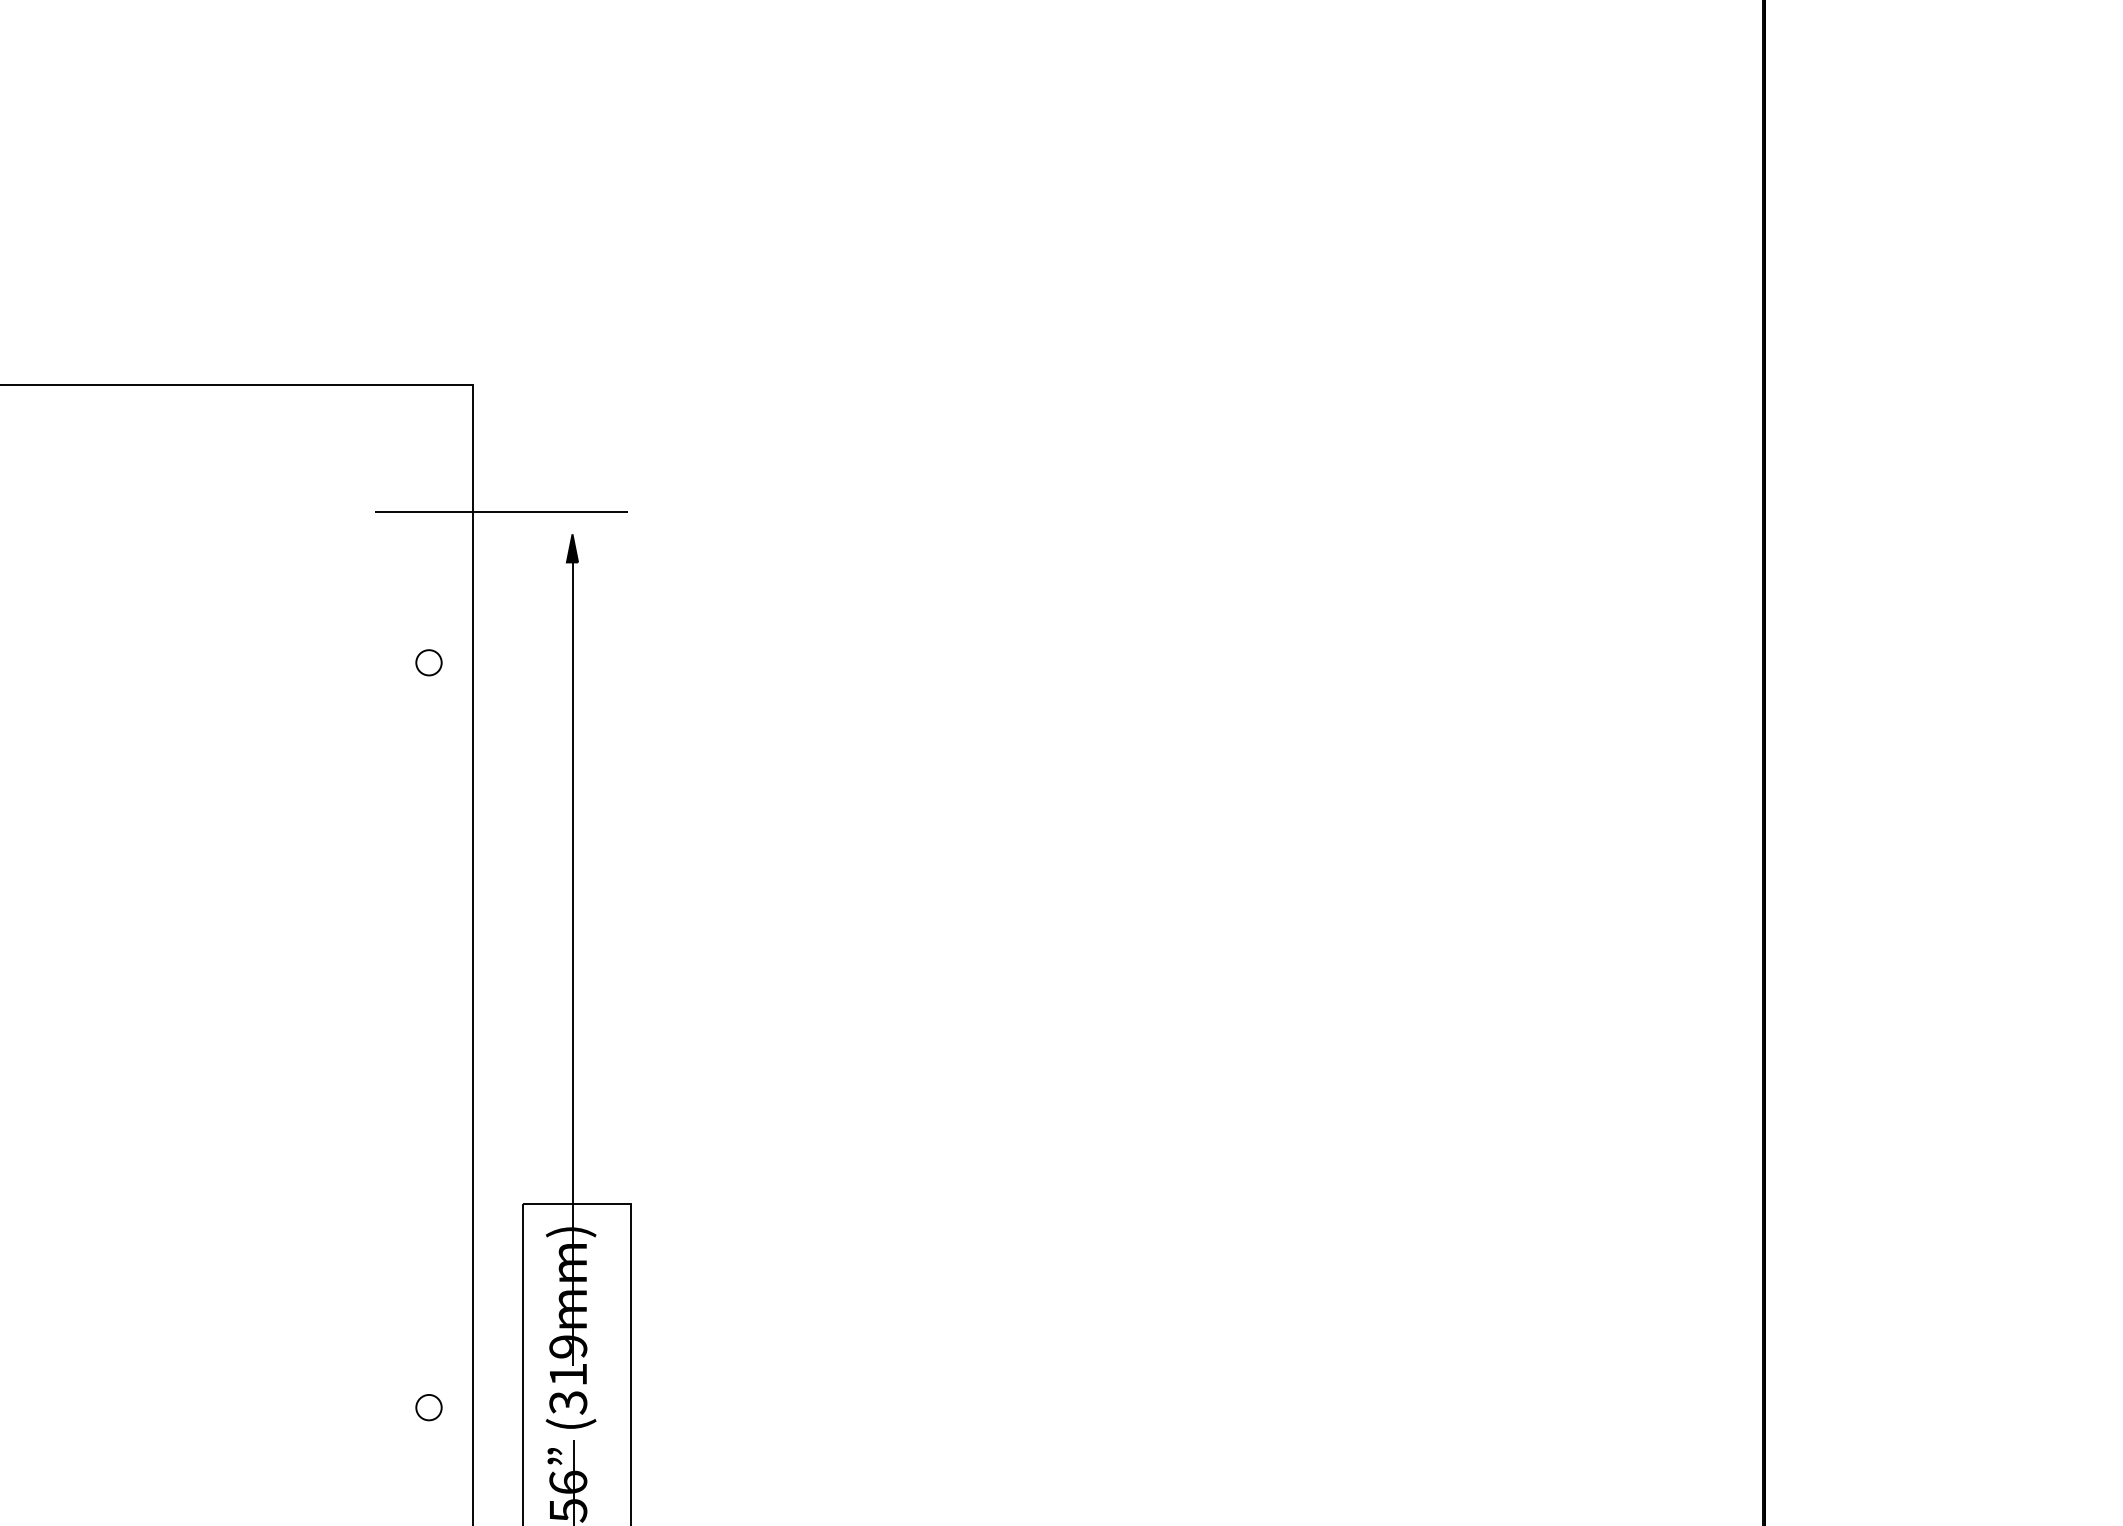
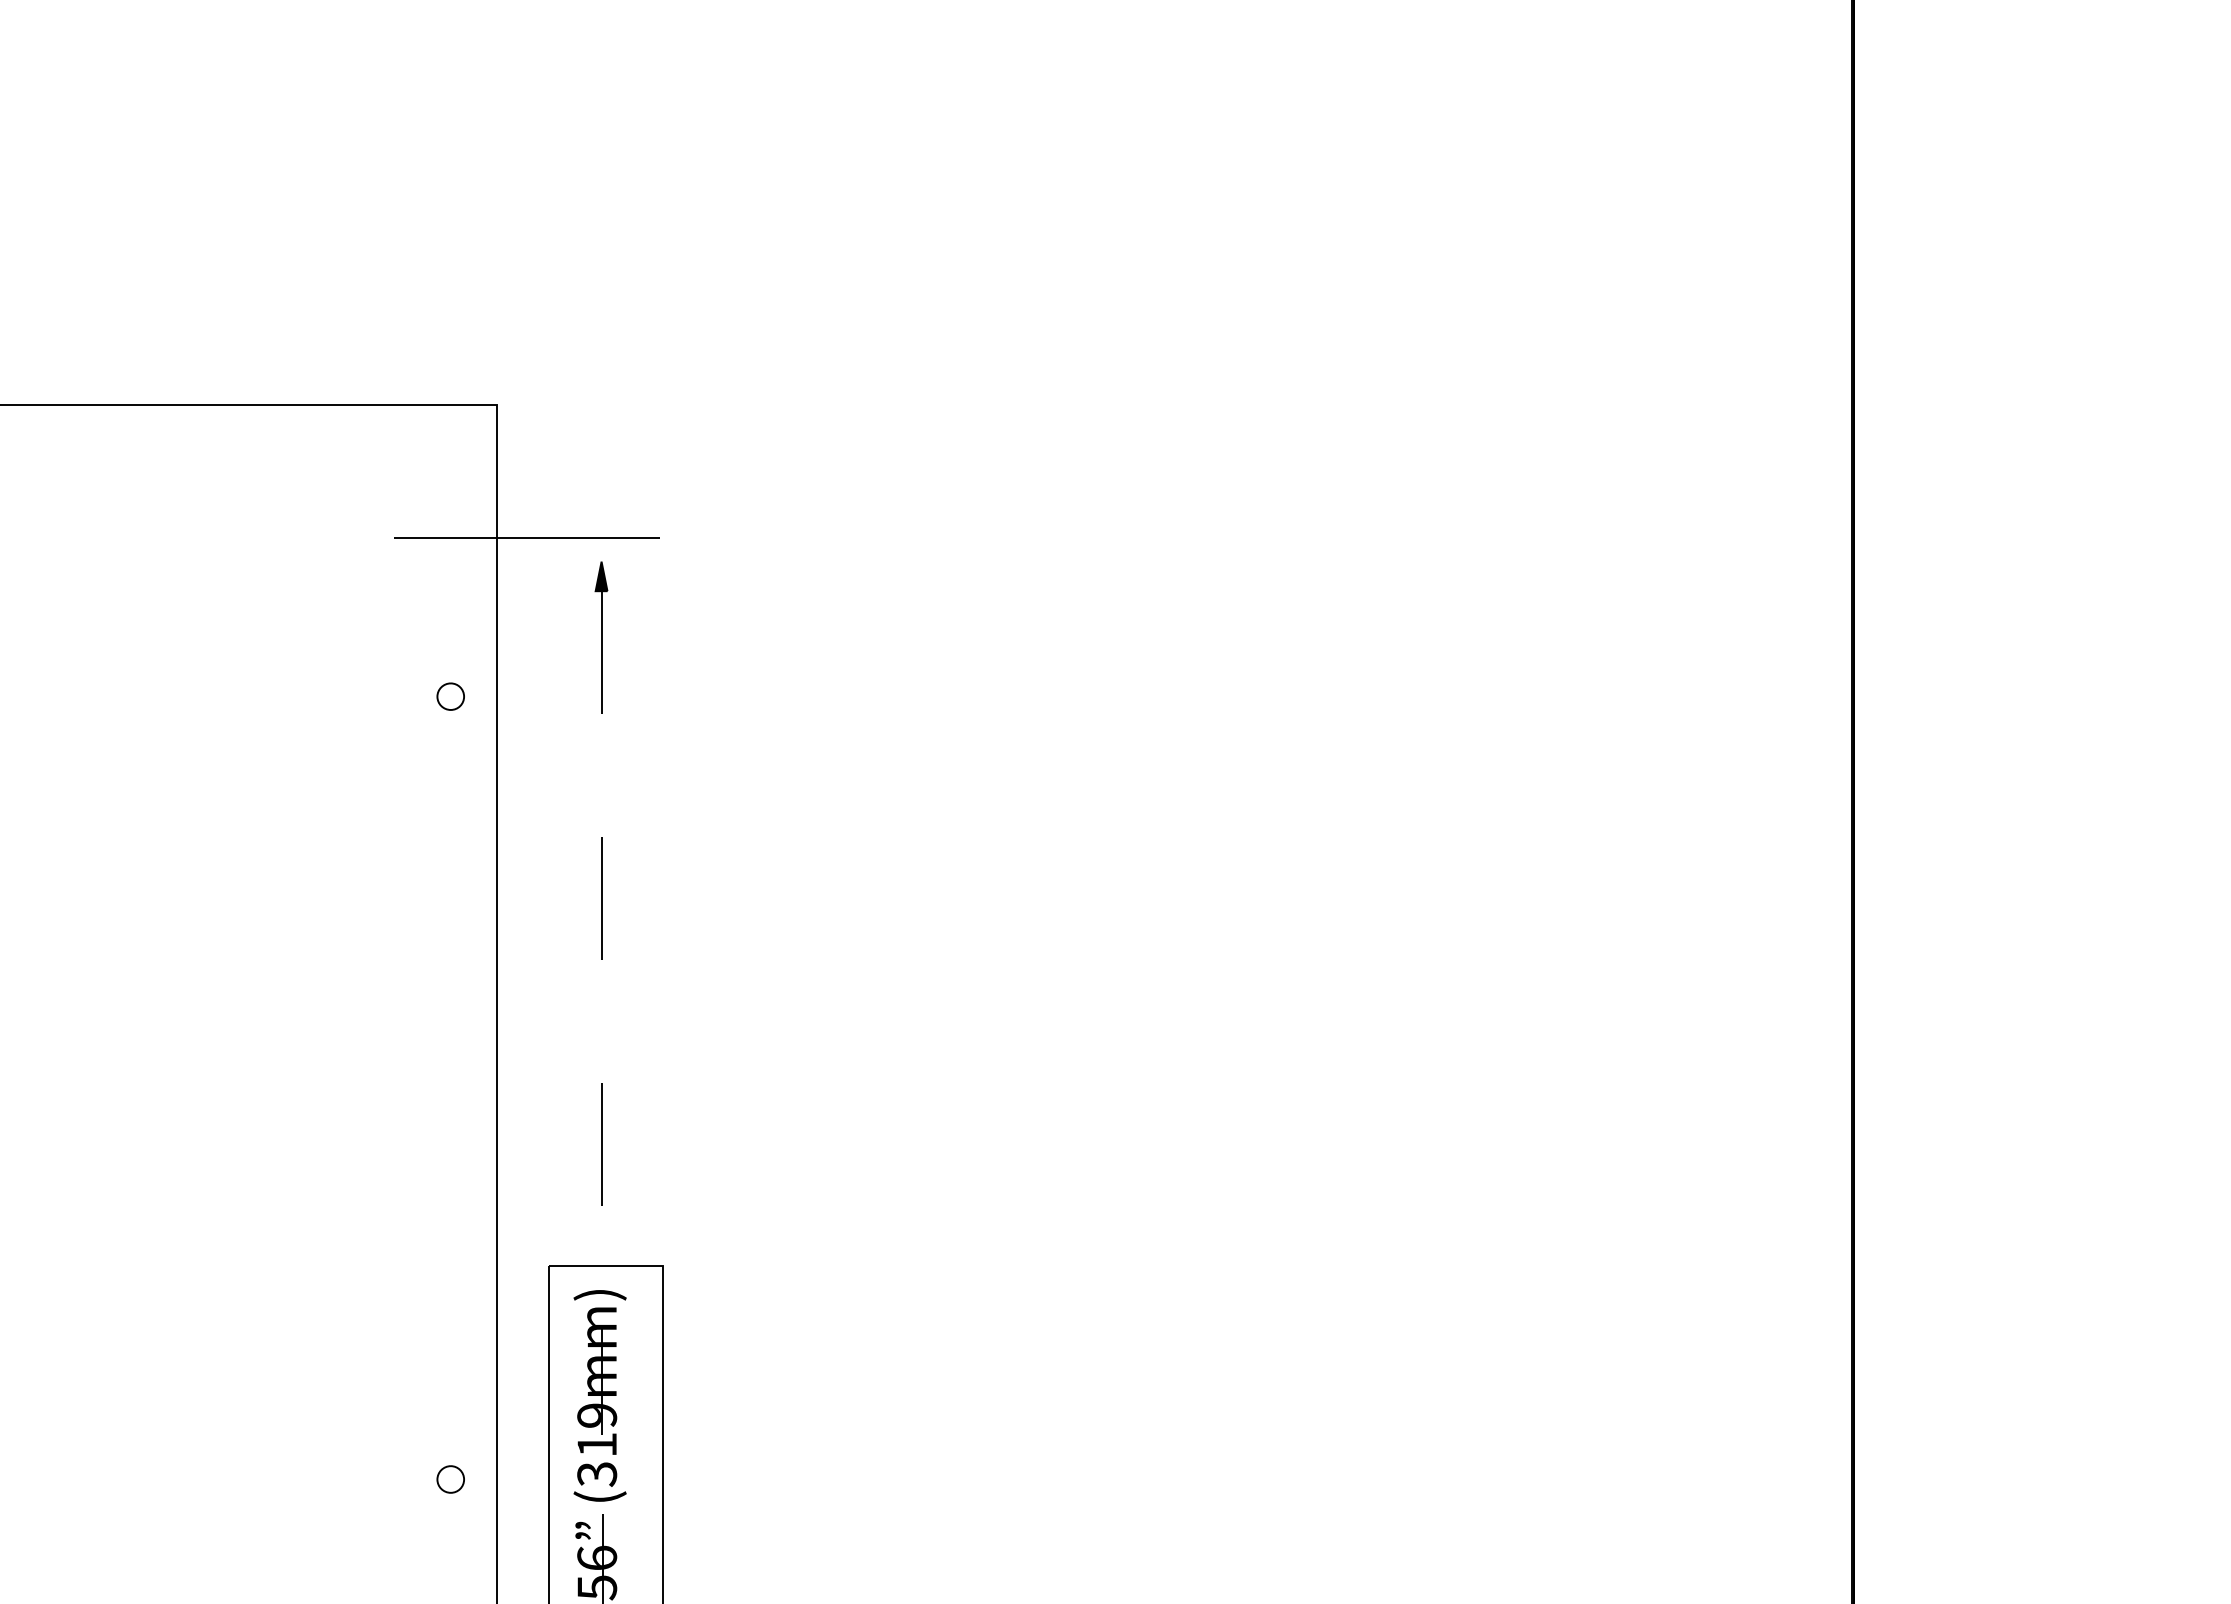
line: (572, 964) -> (601, 1013), solid -> dashed

